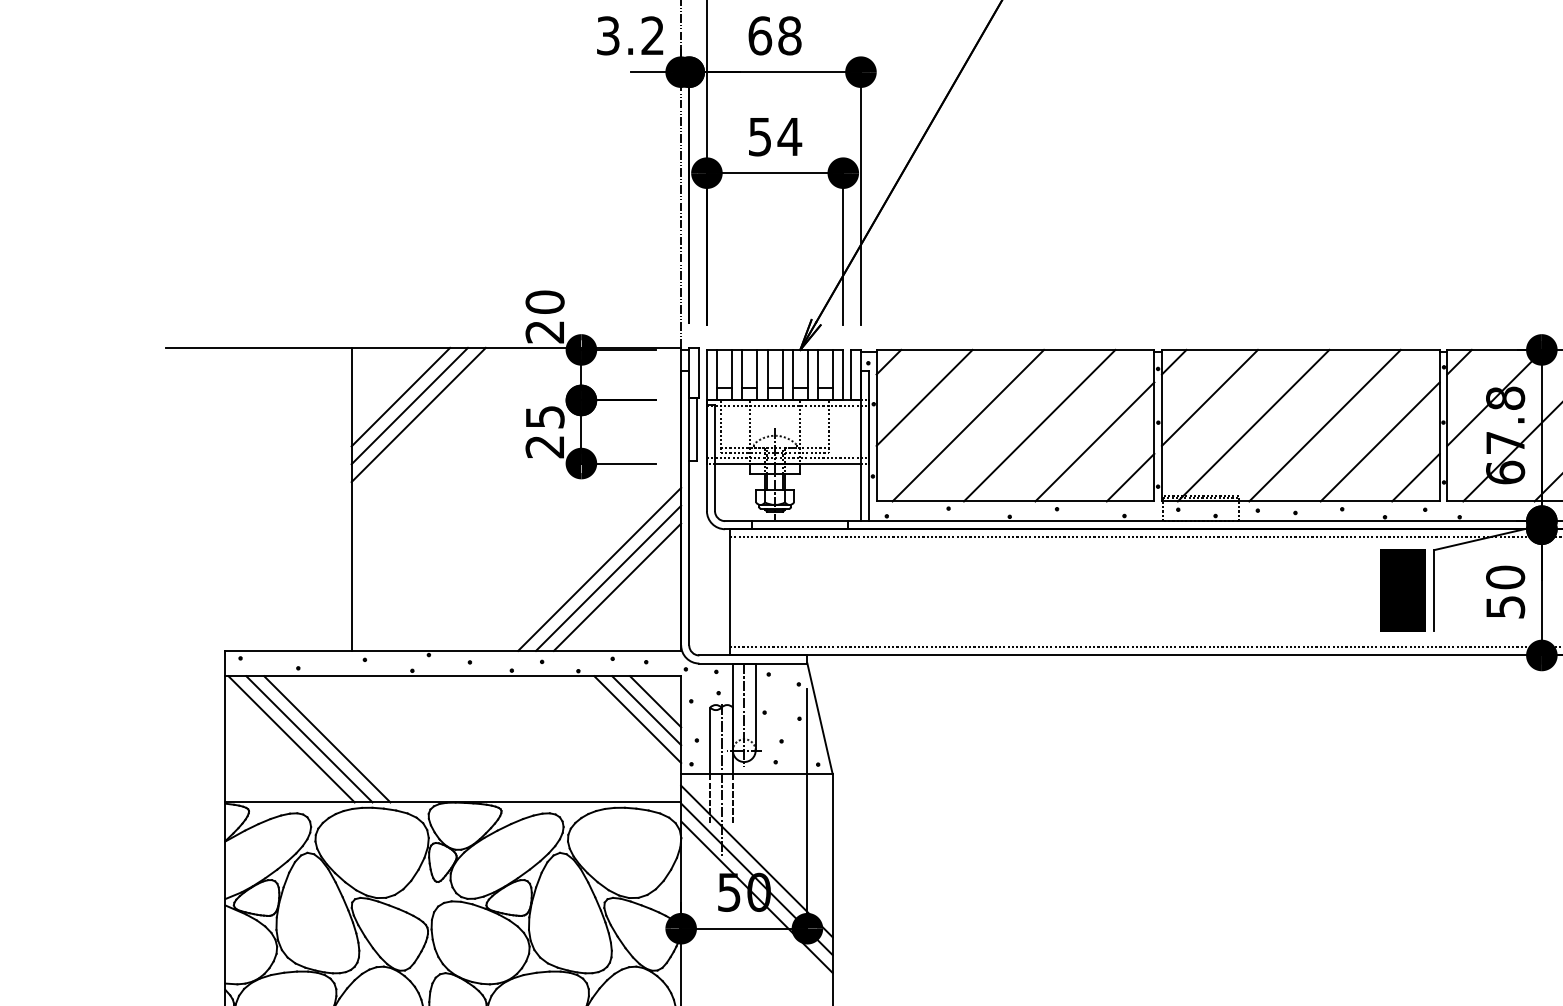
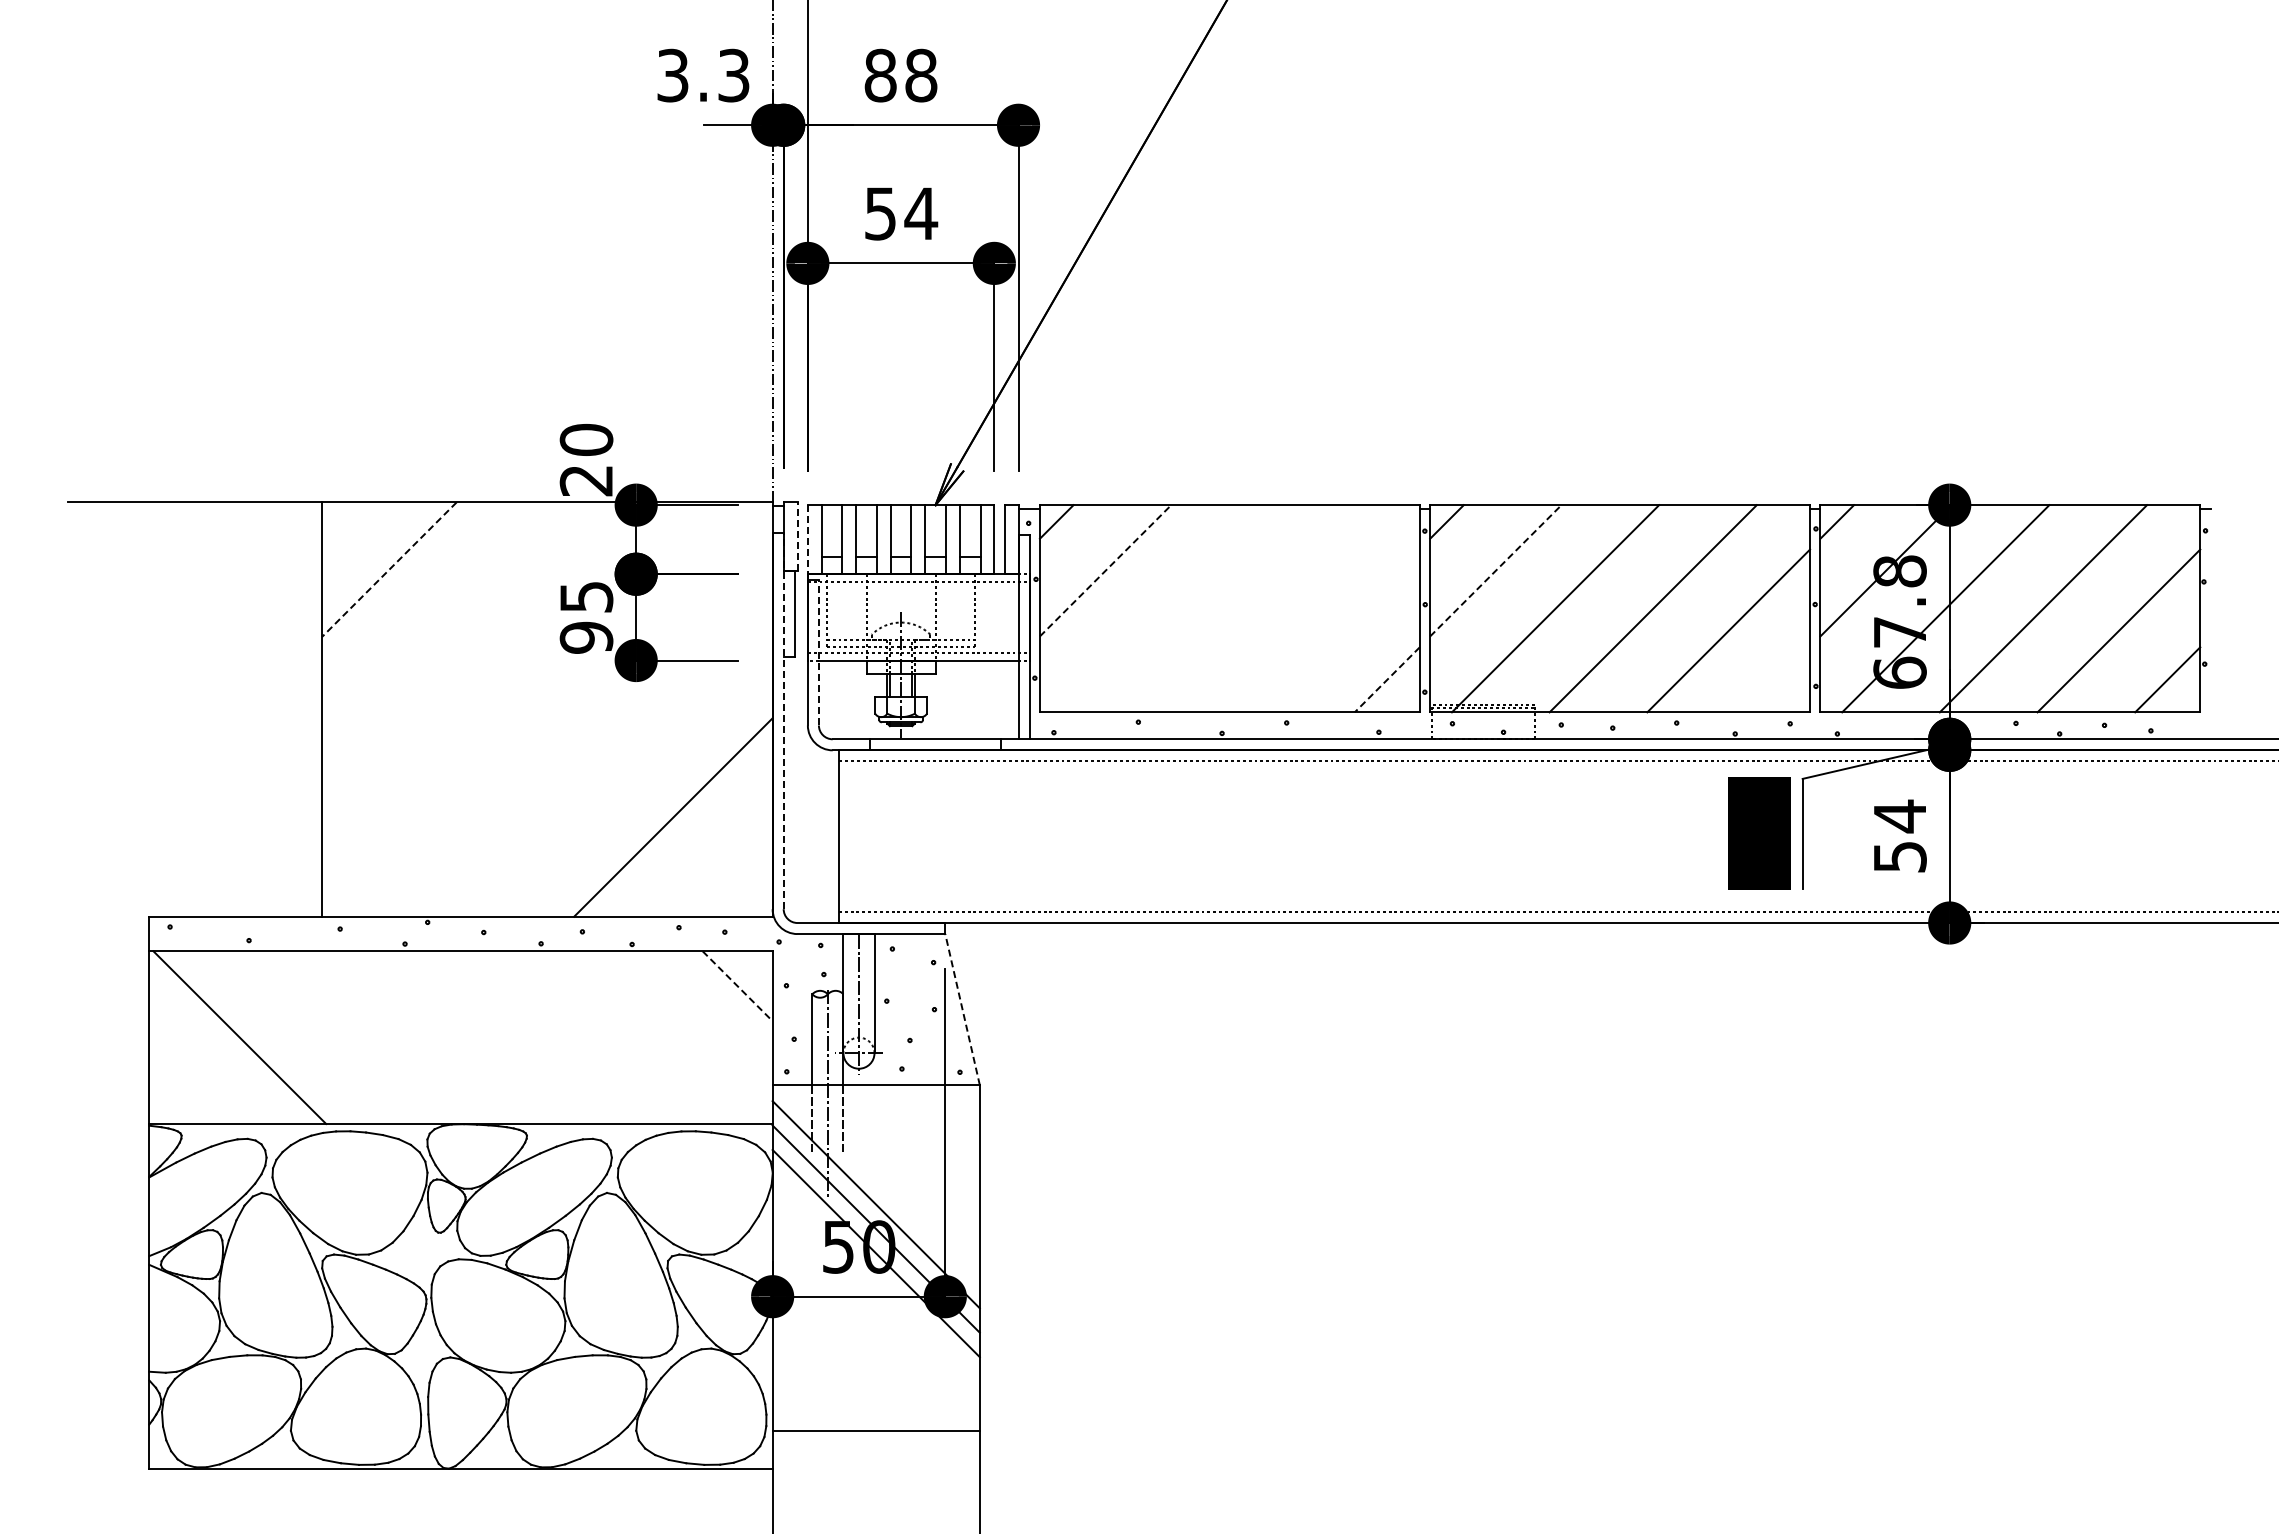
text: (652, 35) -> (733, 75), 3.2 -> 3.3
text: (760, 35) -> (880, 75), 68 -> 88
line: (699, 372) -> (797, 536), solid -> dashed
line: (706, 375) -> (807, 539), solid -> dashed
line: (400, 397) -> (388, 570), solid -> dashed
line: (924, 397) -> (1105, 570), solid -> dashed
line: (1209, 397) -> (1495, 570), solid -> dashed
line: (409, 405) -> (401, 581), removed
line: (418, 414) -> (413, 593), removed
line: (967, 425) -> (1164, 608), removed
line: (1039, 425) -> (1262, 608), removed
line: (1094, 441) -> (1338, 630), removed
text: (545, 446) -> (586, 637), 25 -> 95
line: (714, 457) -> (818, 652), solid -> dashed
line: (1415, 477) -> (1777, 679), removed
line: (1130, 478) -> (1386, 680), solid -> dashed
line: (689, 508) -> (783, 721), solid -> dashed
line: (599, 568) -> (660, 804), removed
text: (1505, 577) -> (1899, 816), 50 -> 54
line: (617, 587) -> (685, 829), removed
line: (656, 701) -> (738, 986), solid -> dashed
line: (646, 710) -> (725, 998), removed
line: (819, 718) -> (962, 1009), solid -> dashed
line: (637, 719) -> (712, 1010), removed
line: (308, 739) -> (263, 1037), removed
line: (327, 739) -> (288, 1037), removed

